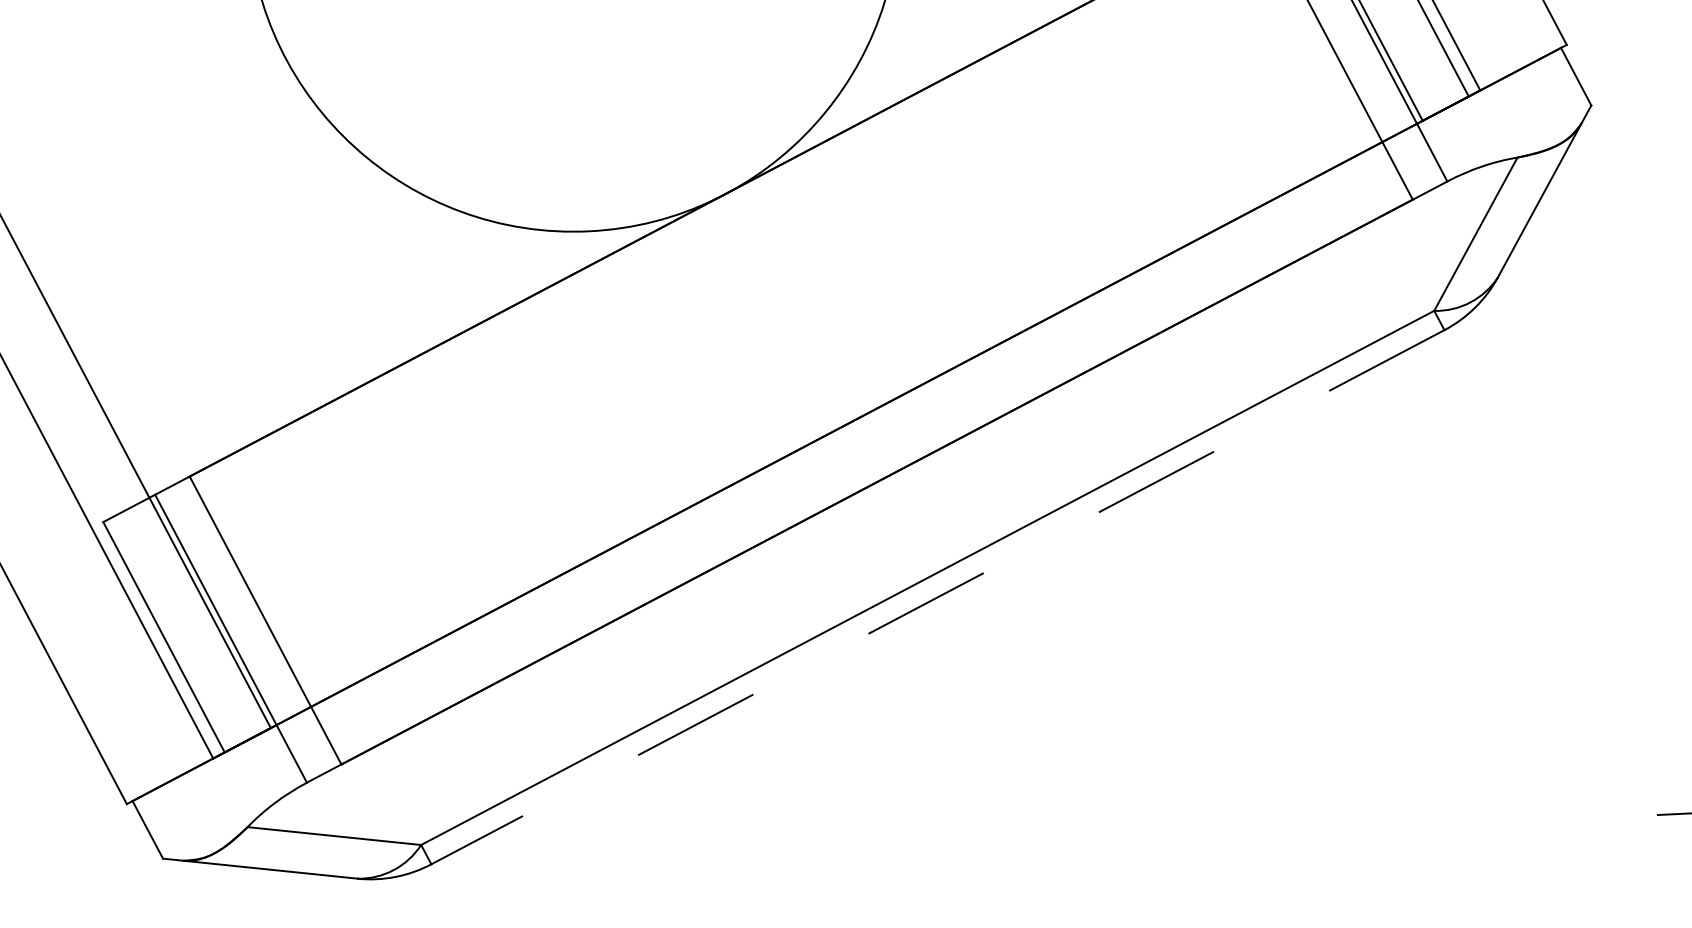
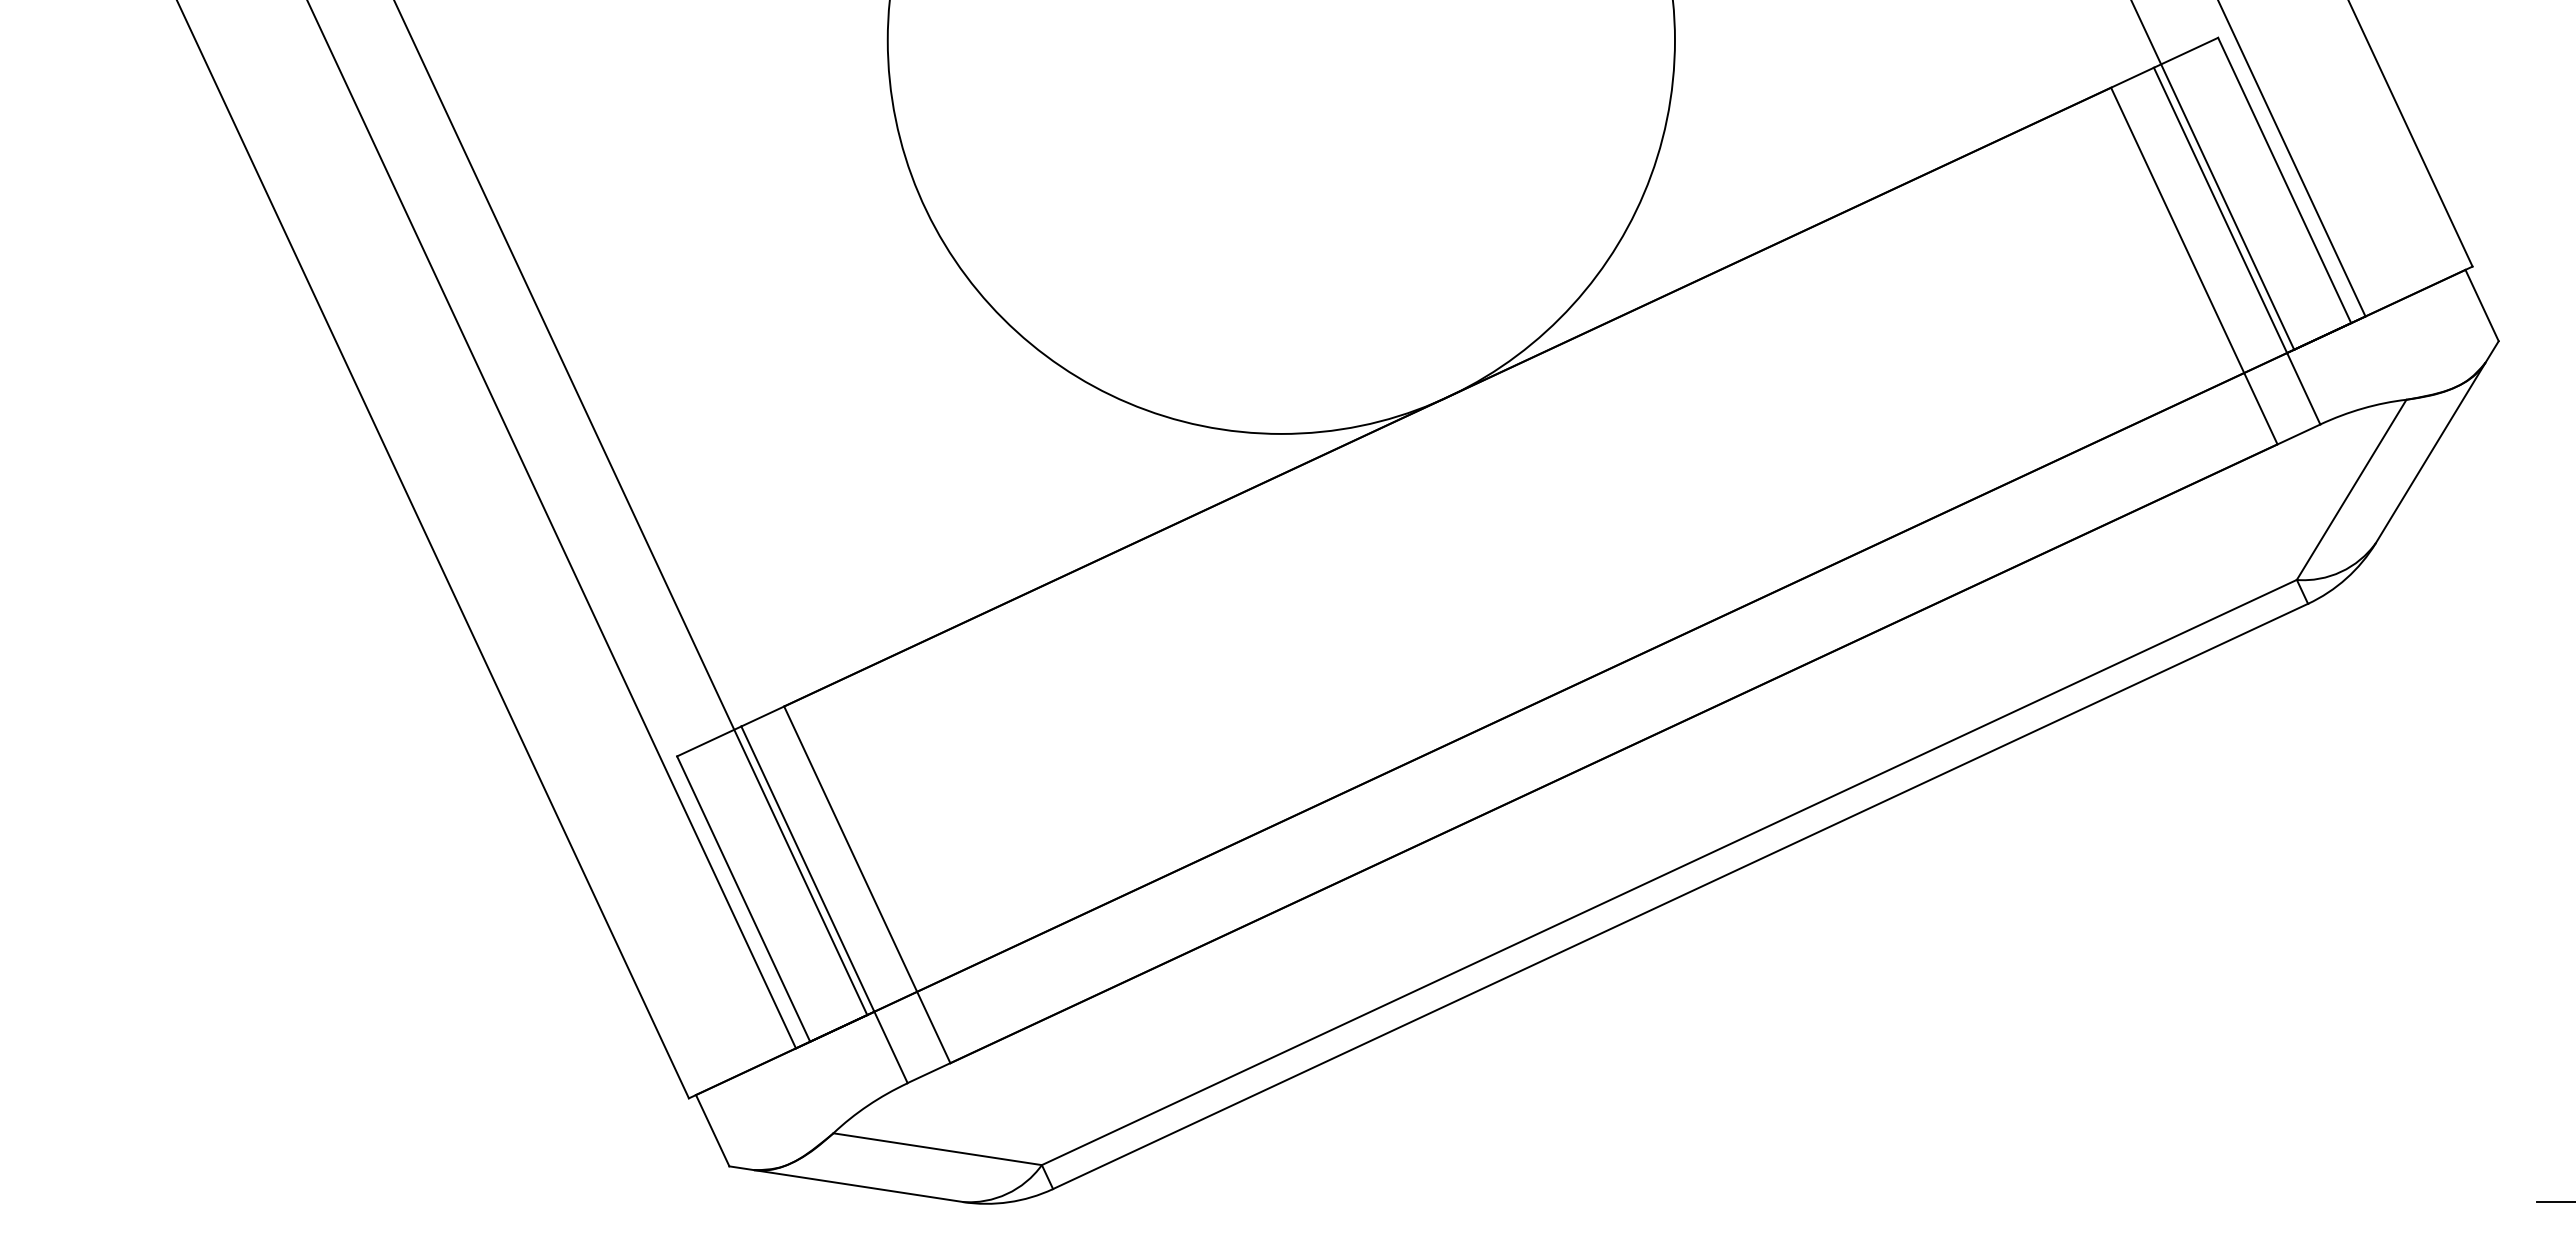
line: (937, 597) -> (1680, 896), dashed -> solid

